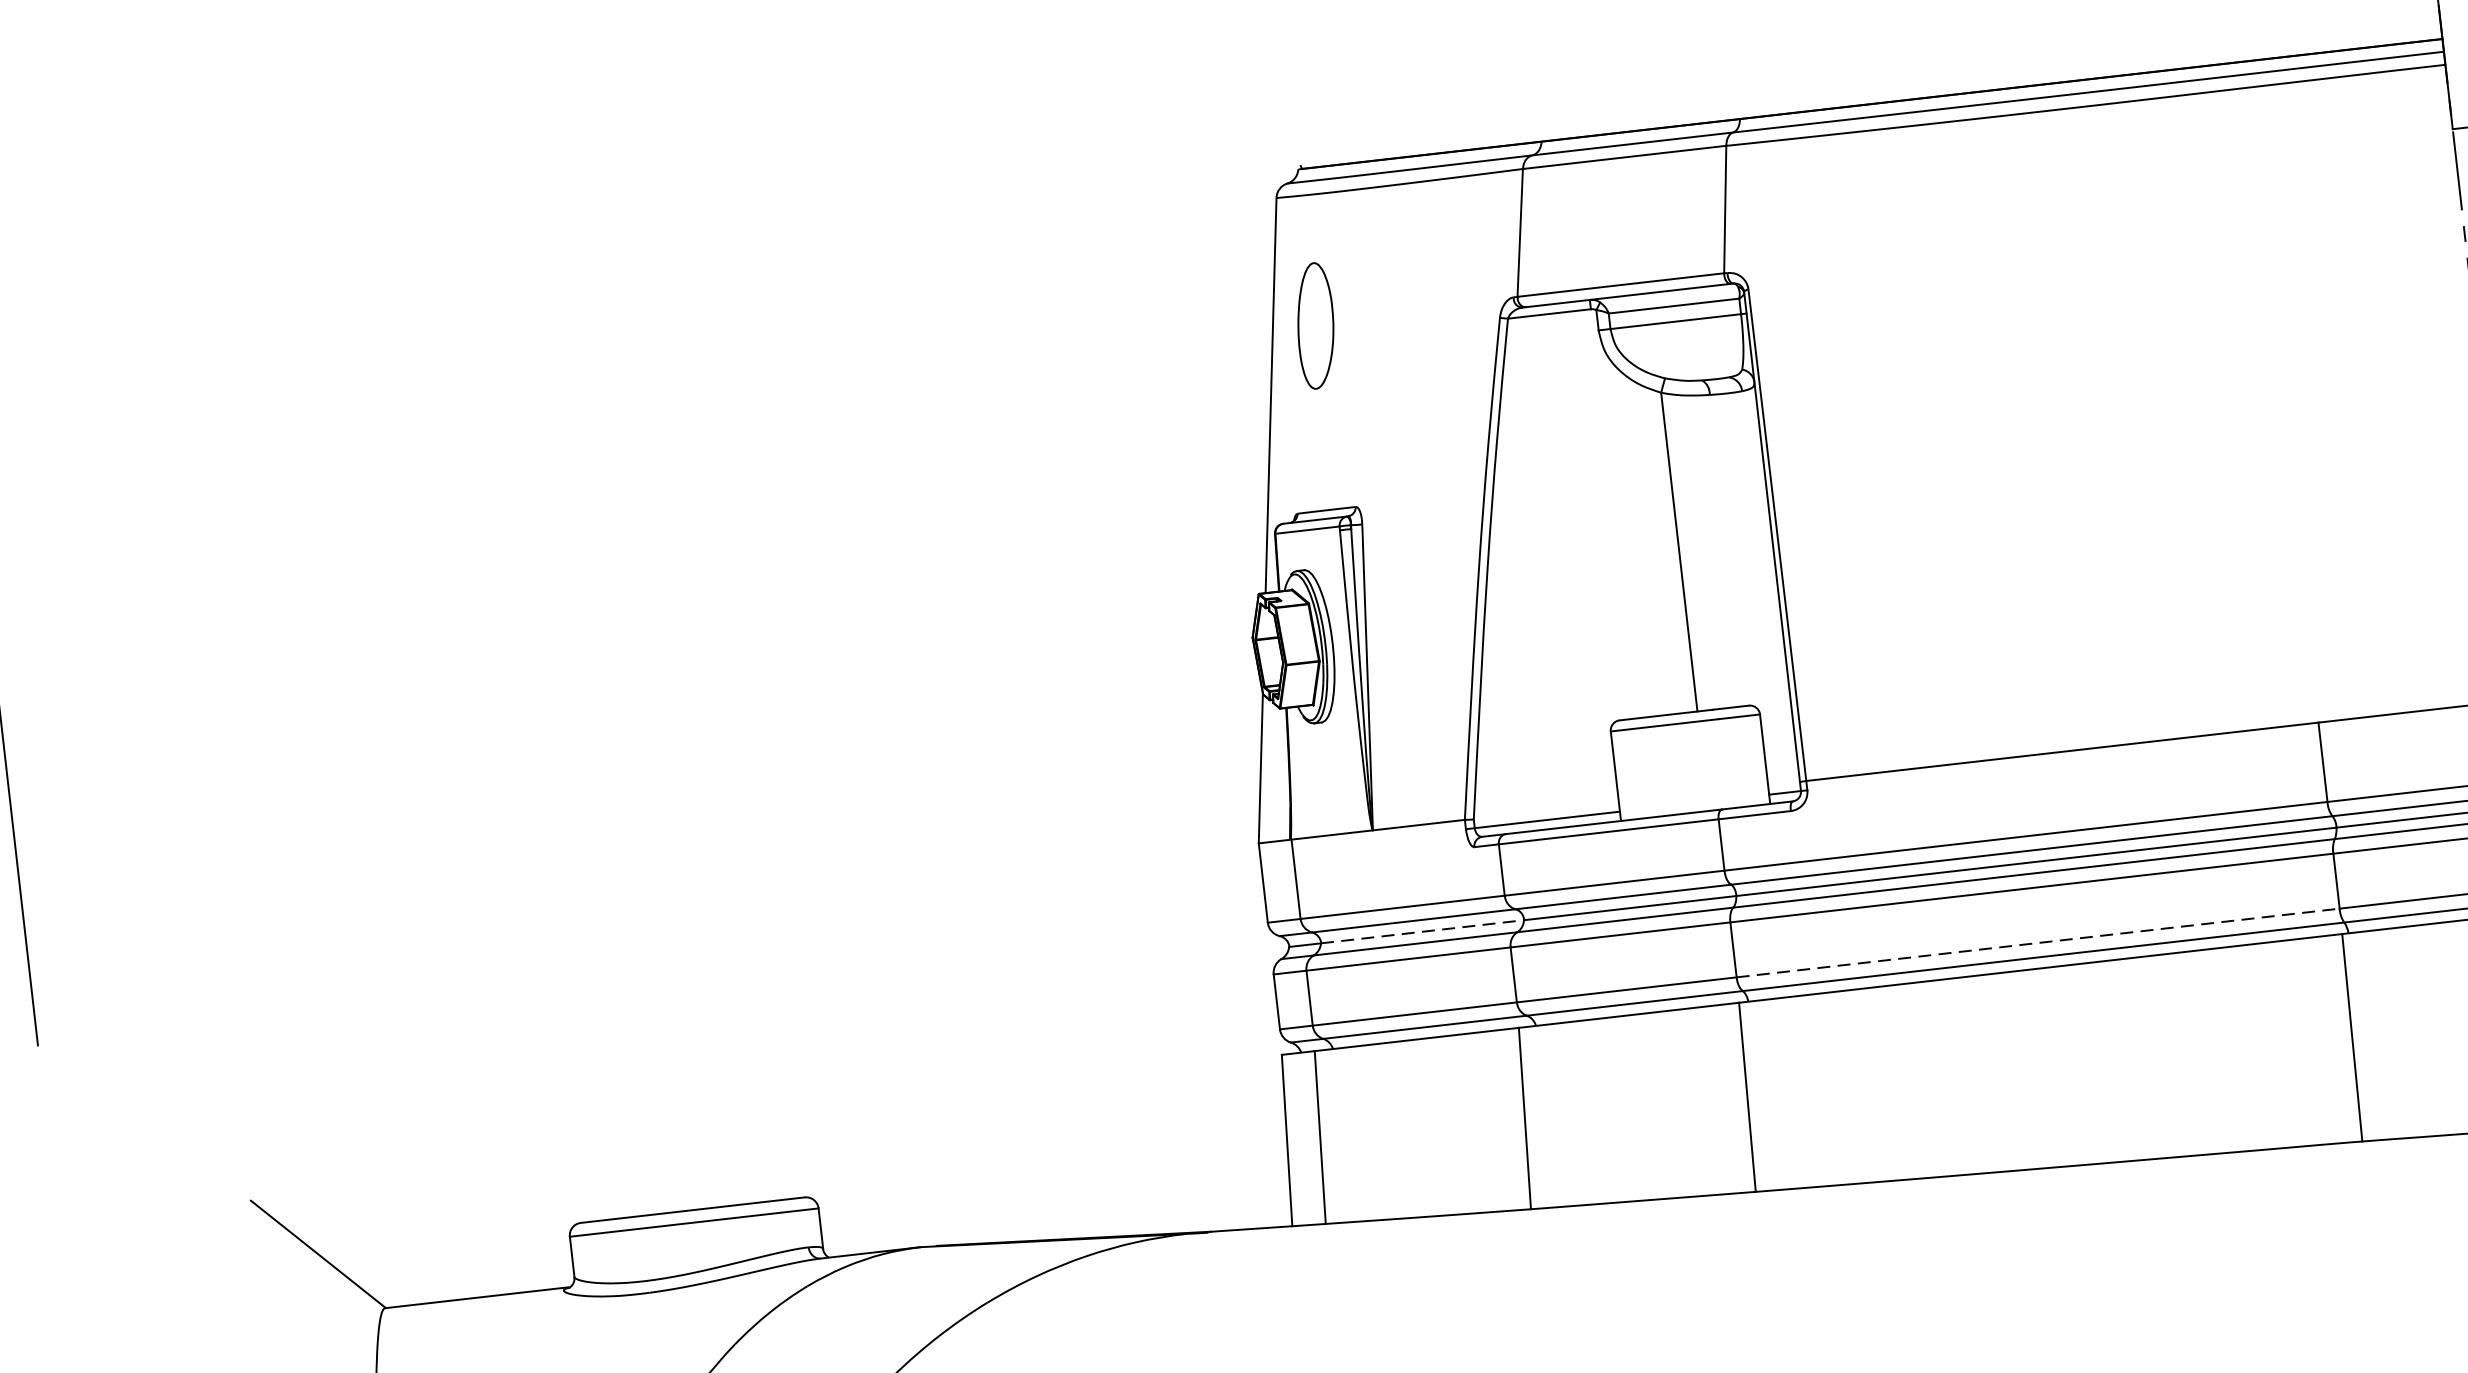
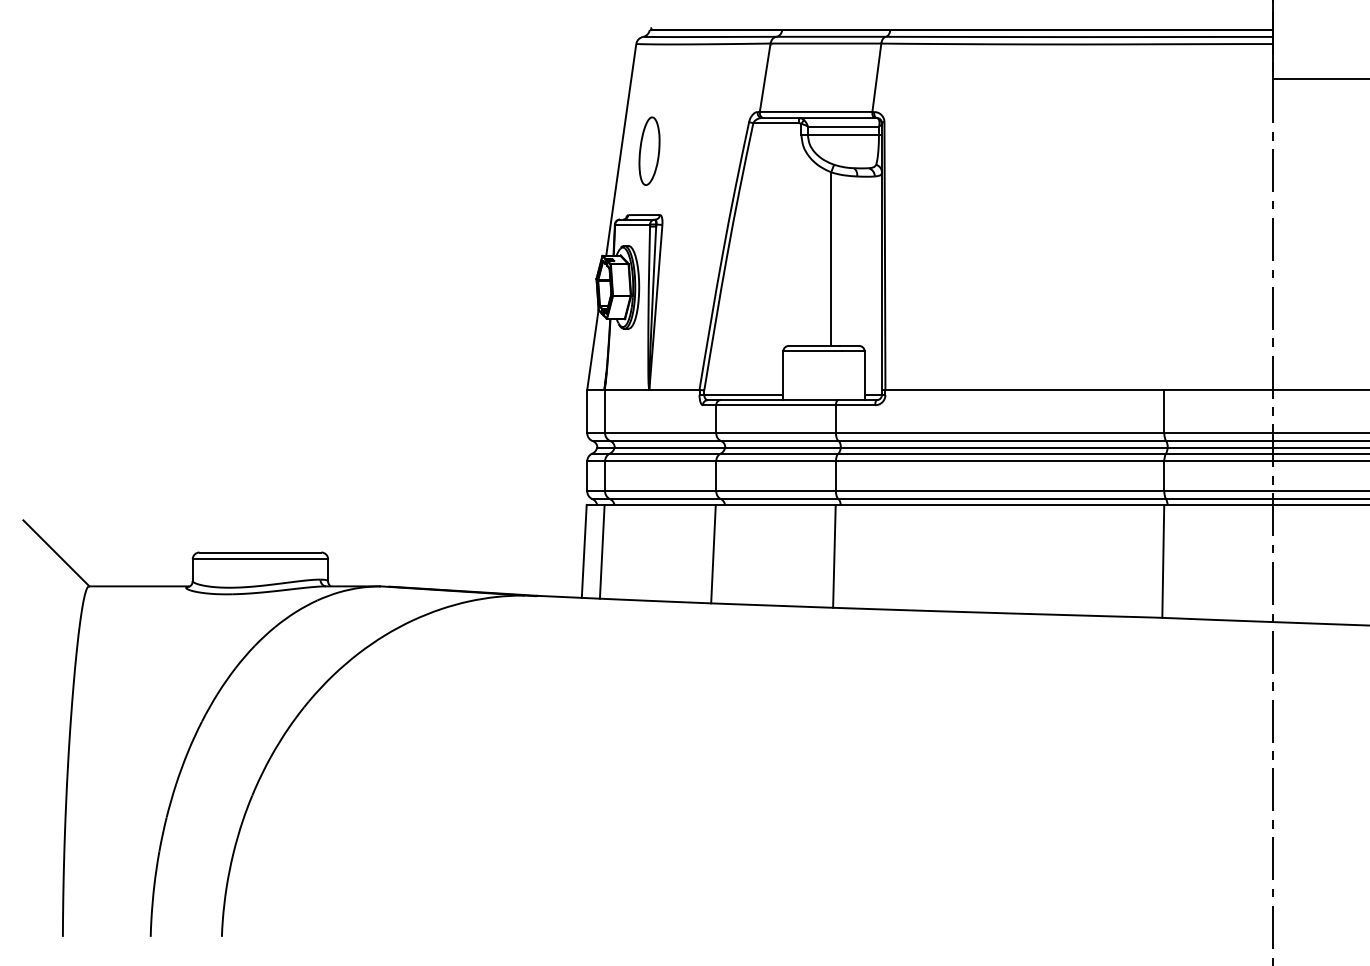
part: (1315, 324) -> (649, 150), moved
line: (1423, 931) -> (670, 447), dashed -> solid
line: (2038, 943) -> (1000, 491), dashed -> solid

